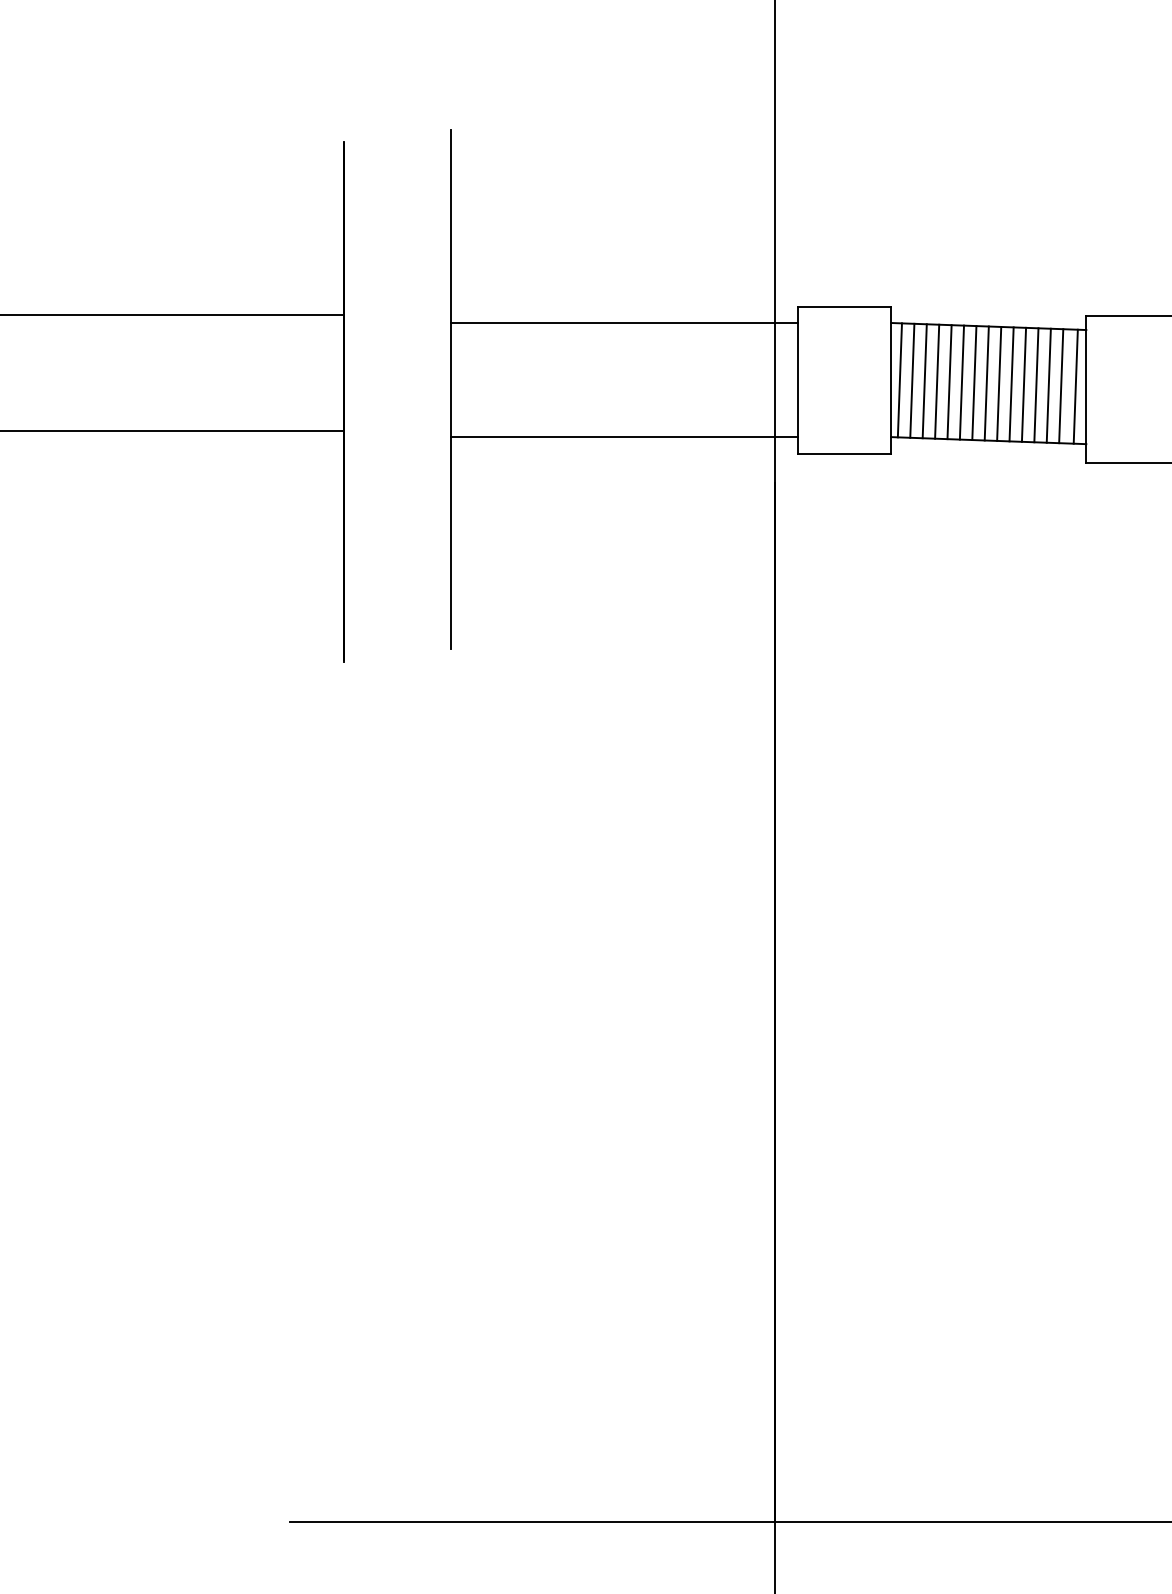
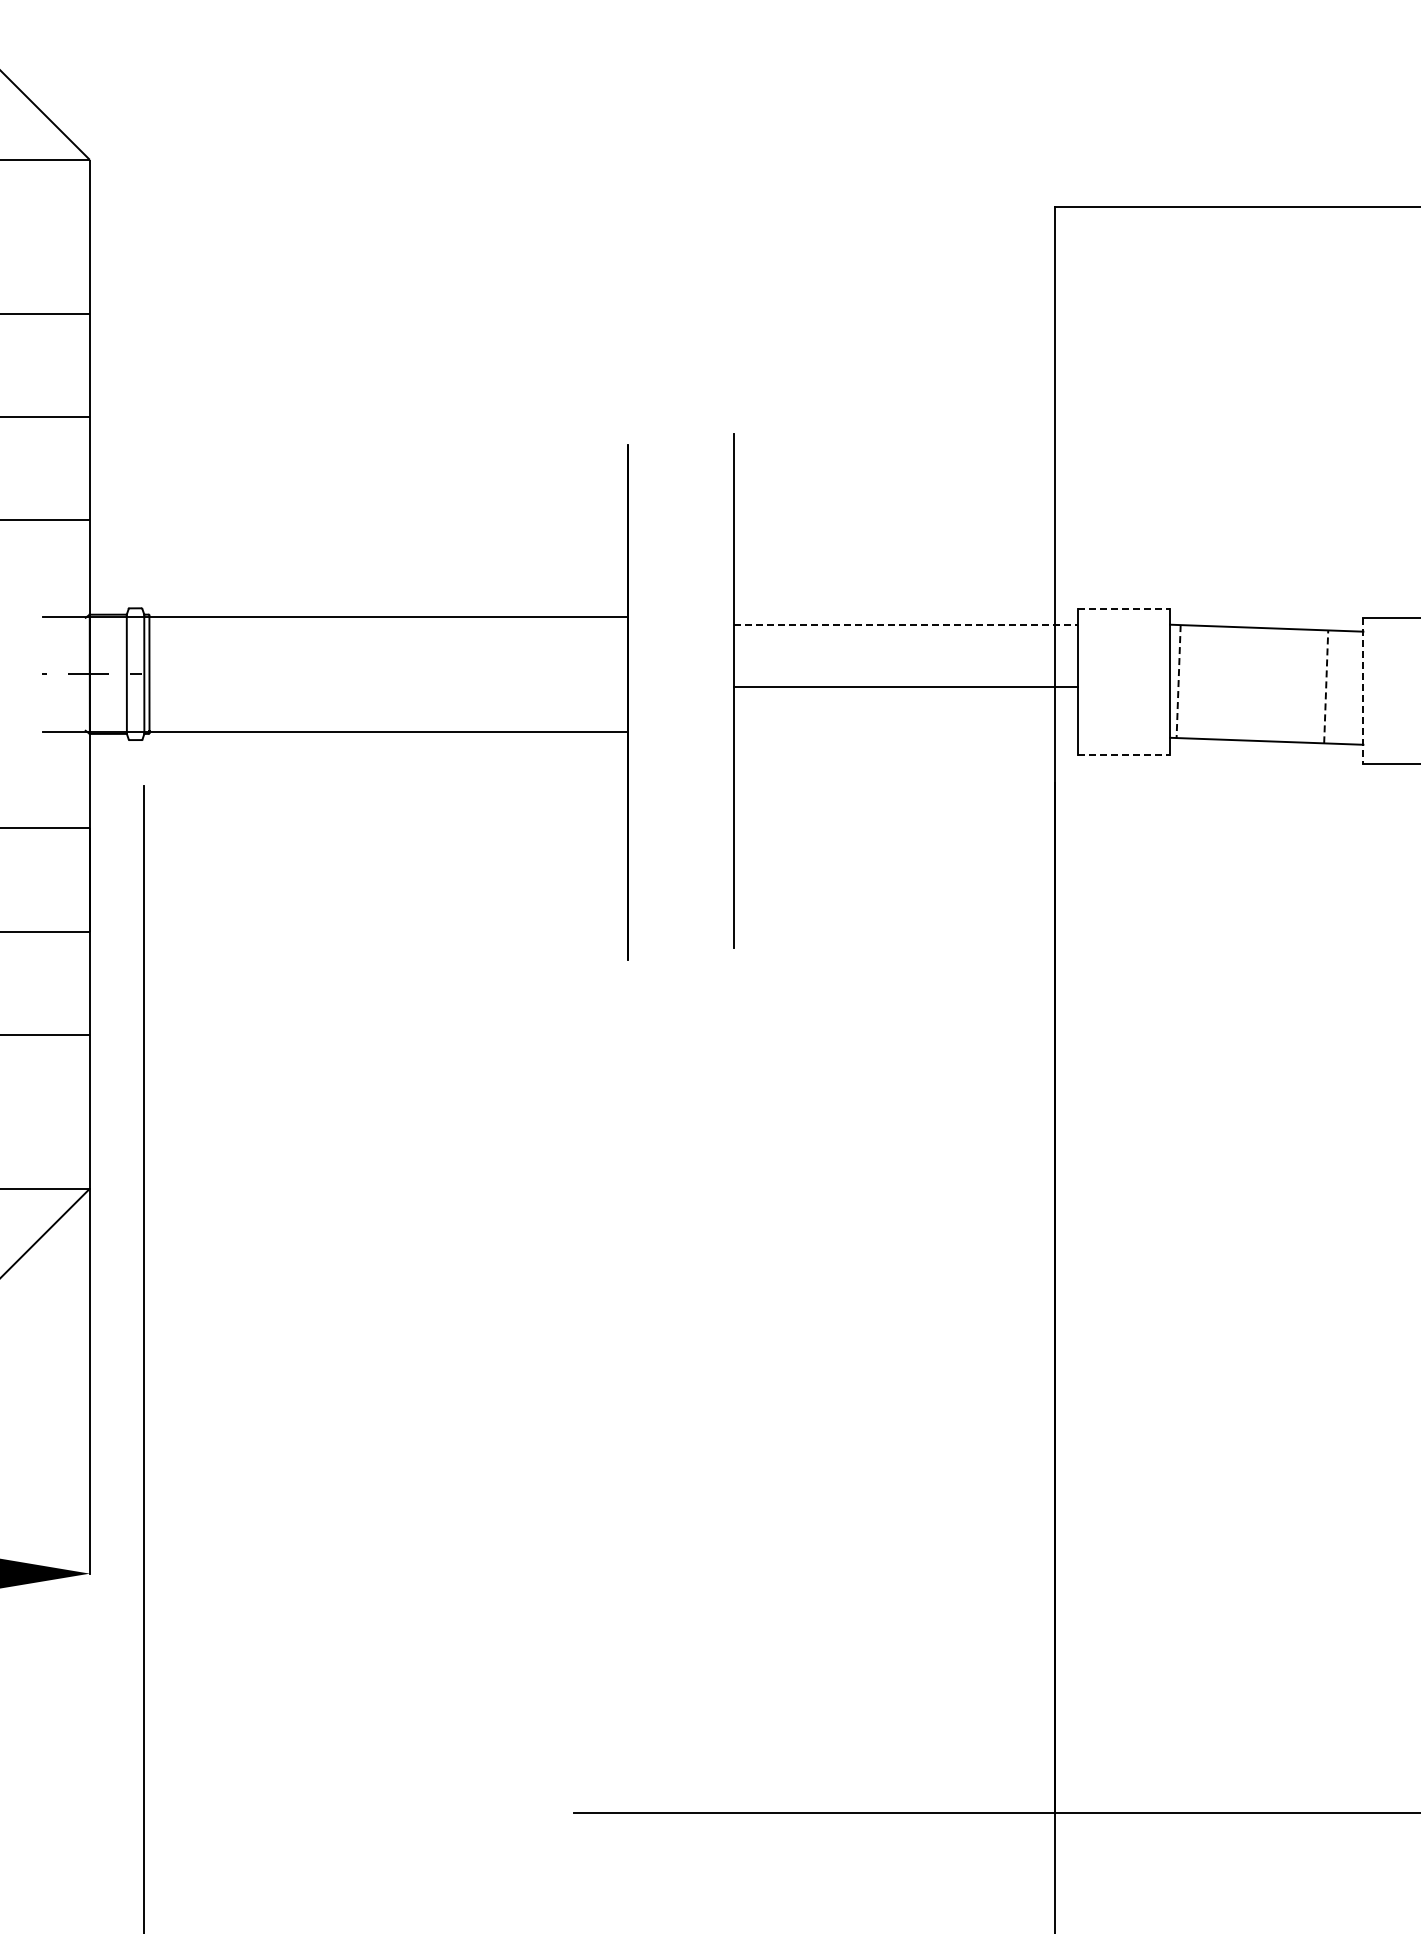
line: (845, 306) -> (1124, 608), solid -> dashed
line: (624, 322) -> (905, 624), solid -> dashed
line: (899, 380) -> (1178, 681), solid -> dashed
line: (911, 380) -> (1190, 681), removed
line: (925, 380) -> (1203, 681), removed
line: (937, 381) -> (1215, 682), removed
line: (949, 381) -> (1227, 682), removed
line: (962, 382) -> (1240, 683), removed
line: (974, 382) -> (1252, 683), removed
line: (986, 383) -> (1264, 684), removed
line: (998, 383) -> (1276, 684), removed
line: (1011, 384) -> (1289, 685), removed
line: (1023, 384) -> (1301, 685), removed
line: (1036, 384) -> (1313, 685), removed
line: (1049, 385) -> (1326, 686), solid -> dashed
line: (1061, 385) -> (1338, 686), removed
line: (1075, 386) -> (1352, 687), removed
line: (1086, 390) -> (1363, 691), solid -> dashed
line: (624, 436) -> (905, 686), moved
line: (845, 453) -> (1124, 754), solid -> dashed

